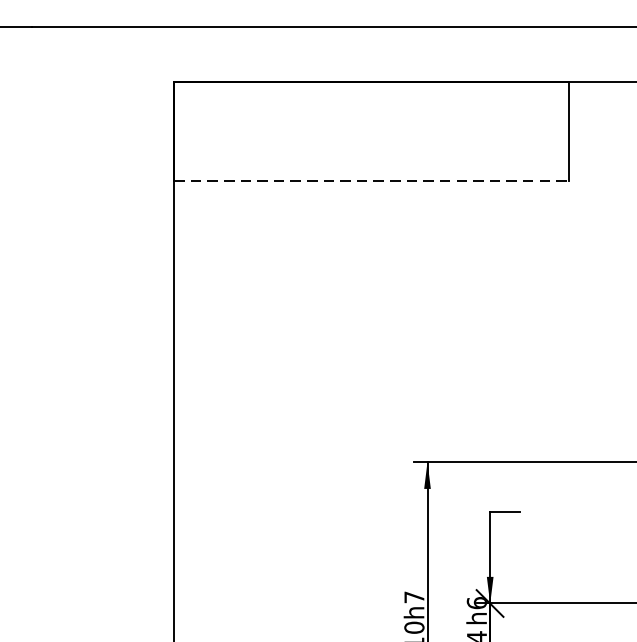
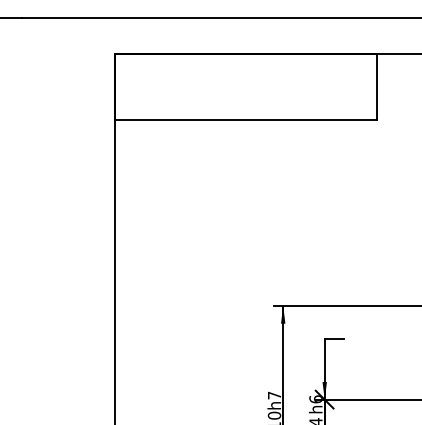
line: (372, 180) -> (246, 119), dashed -> solid

